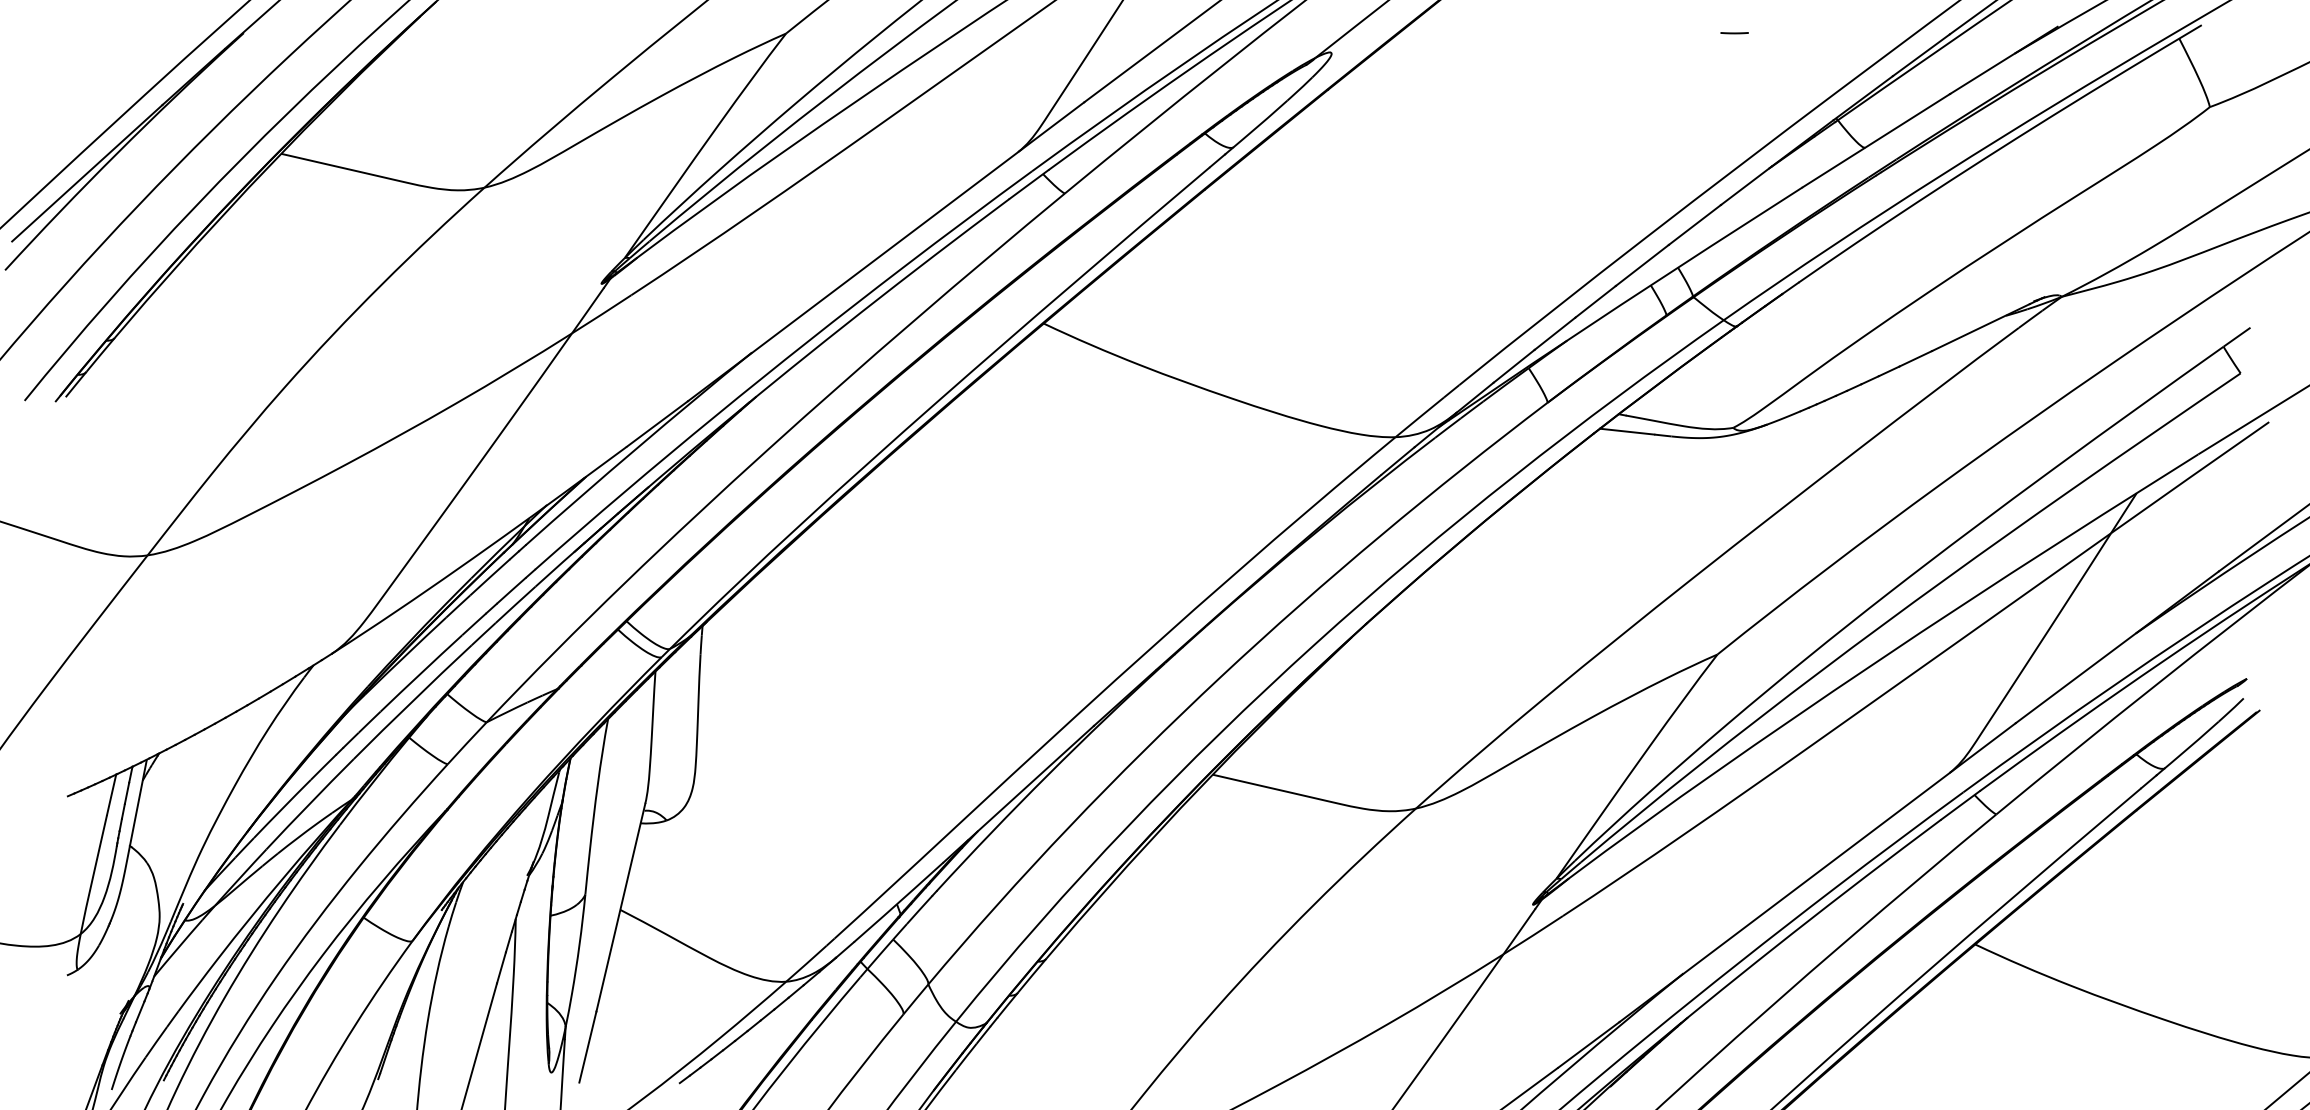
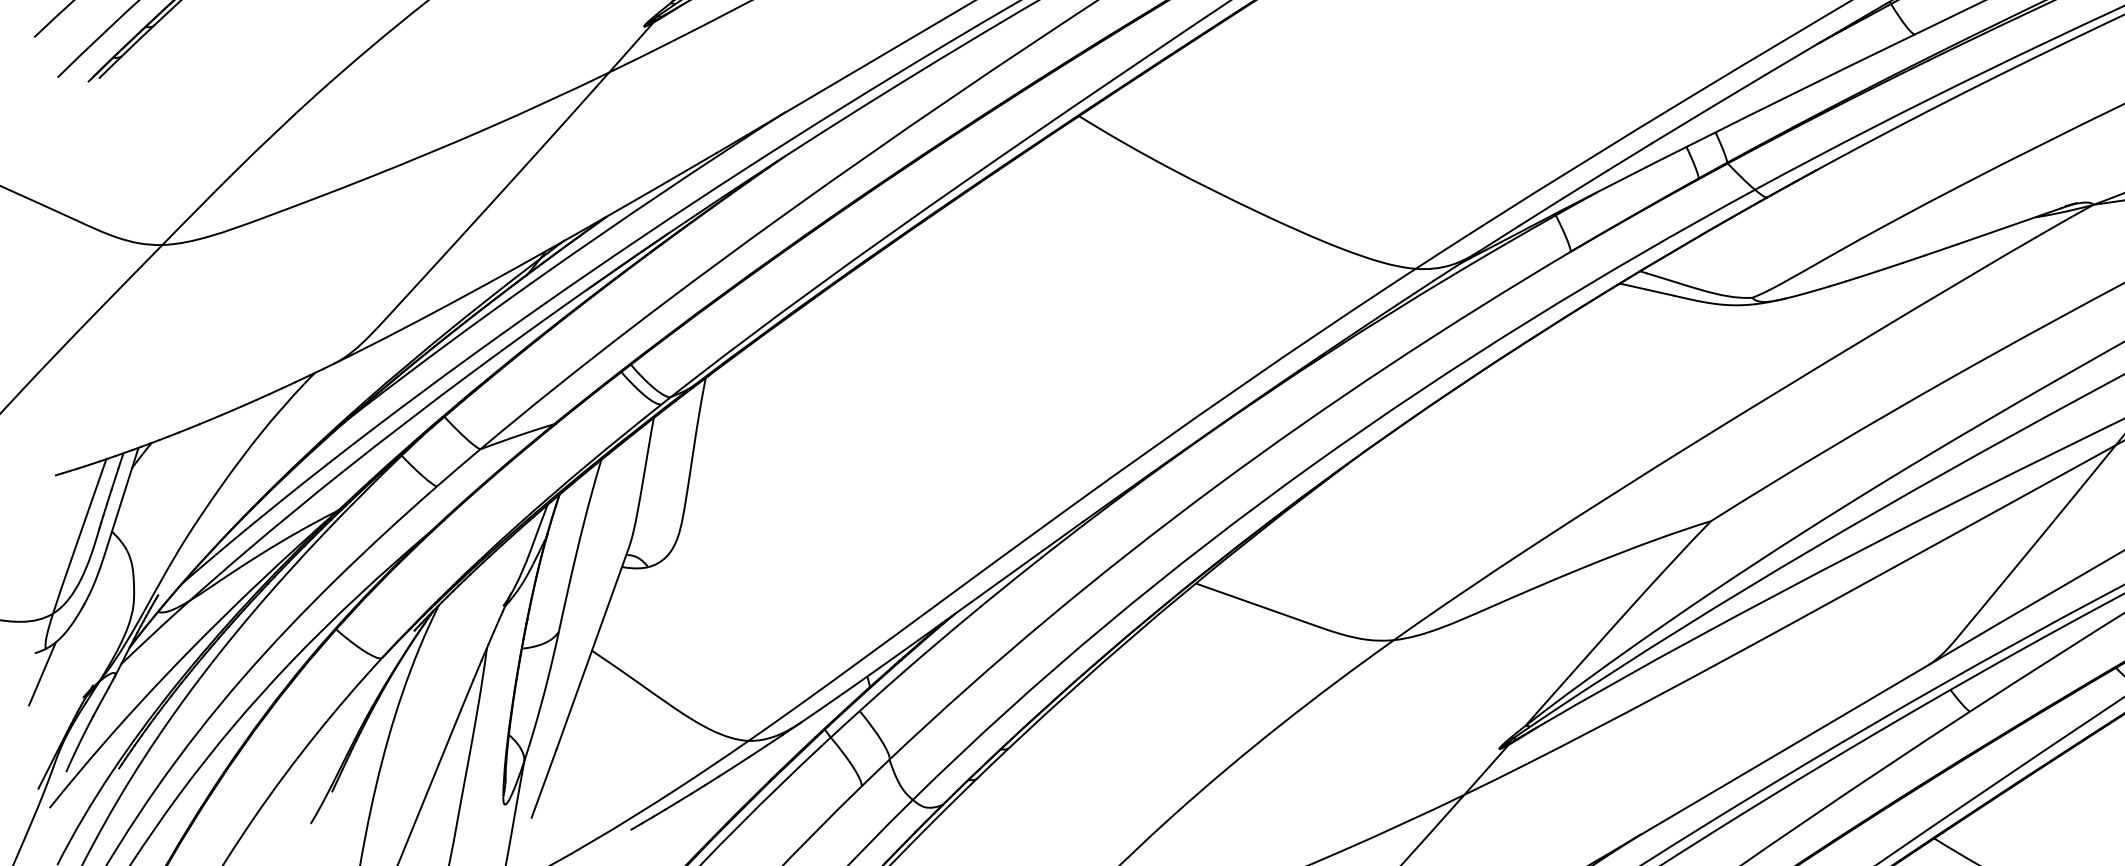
line: (76, 994) -> (42, 673), added

